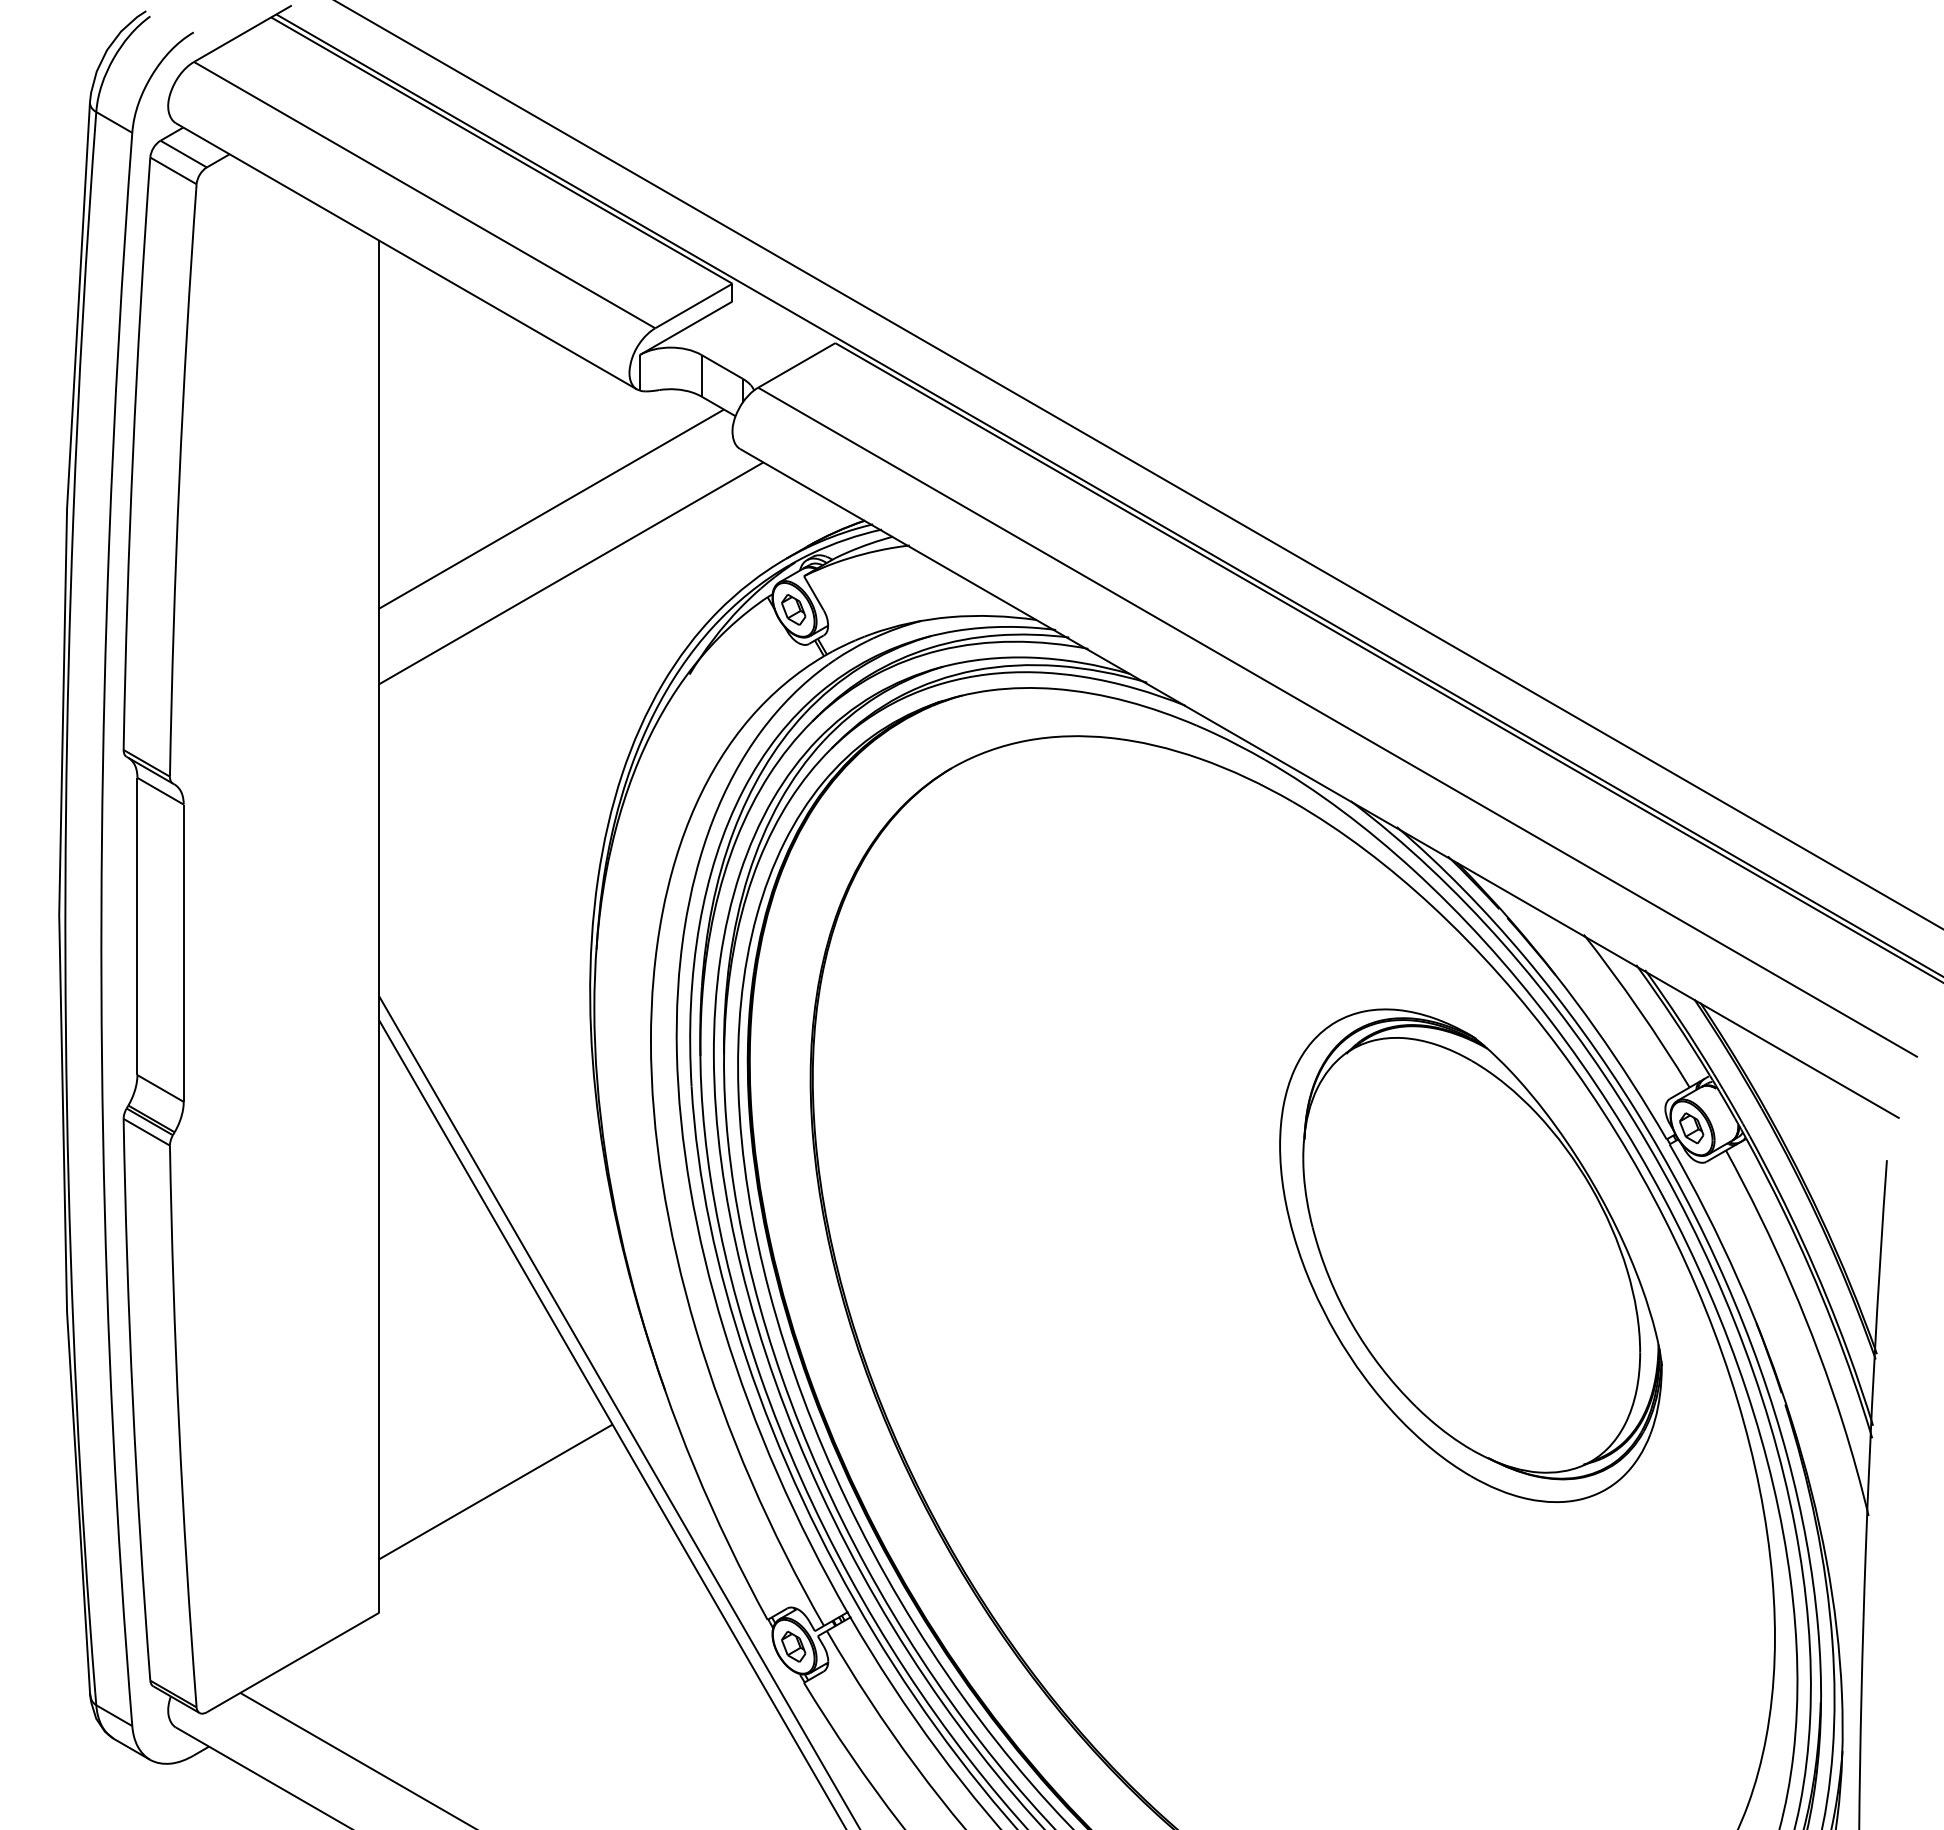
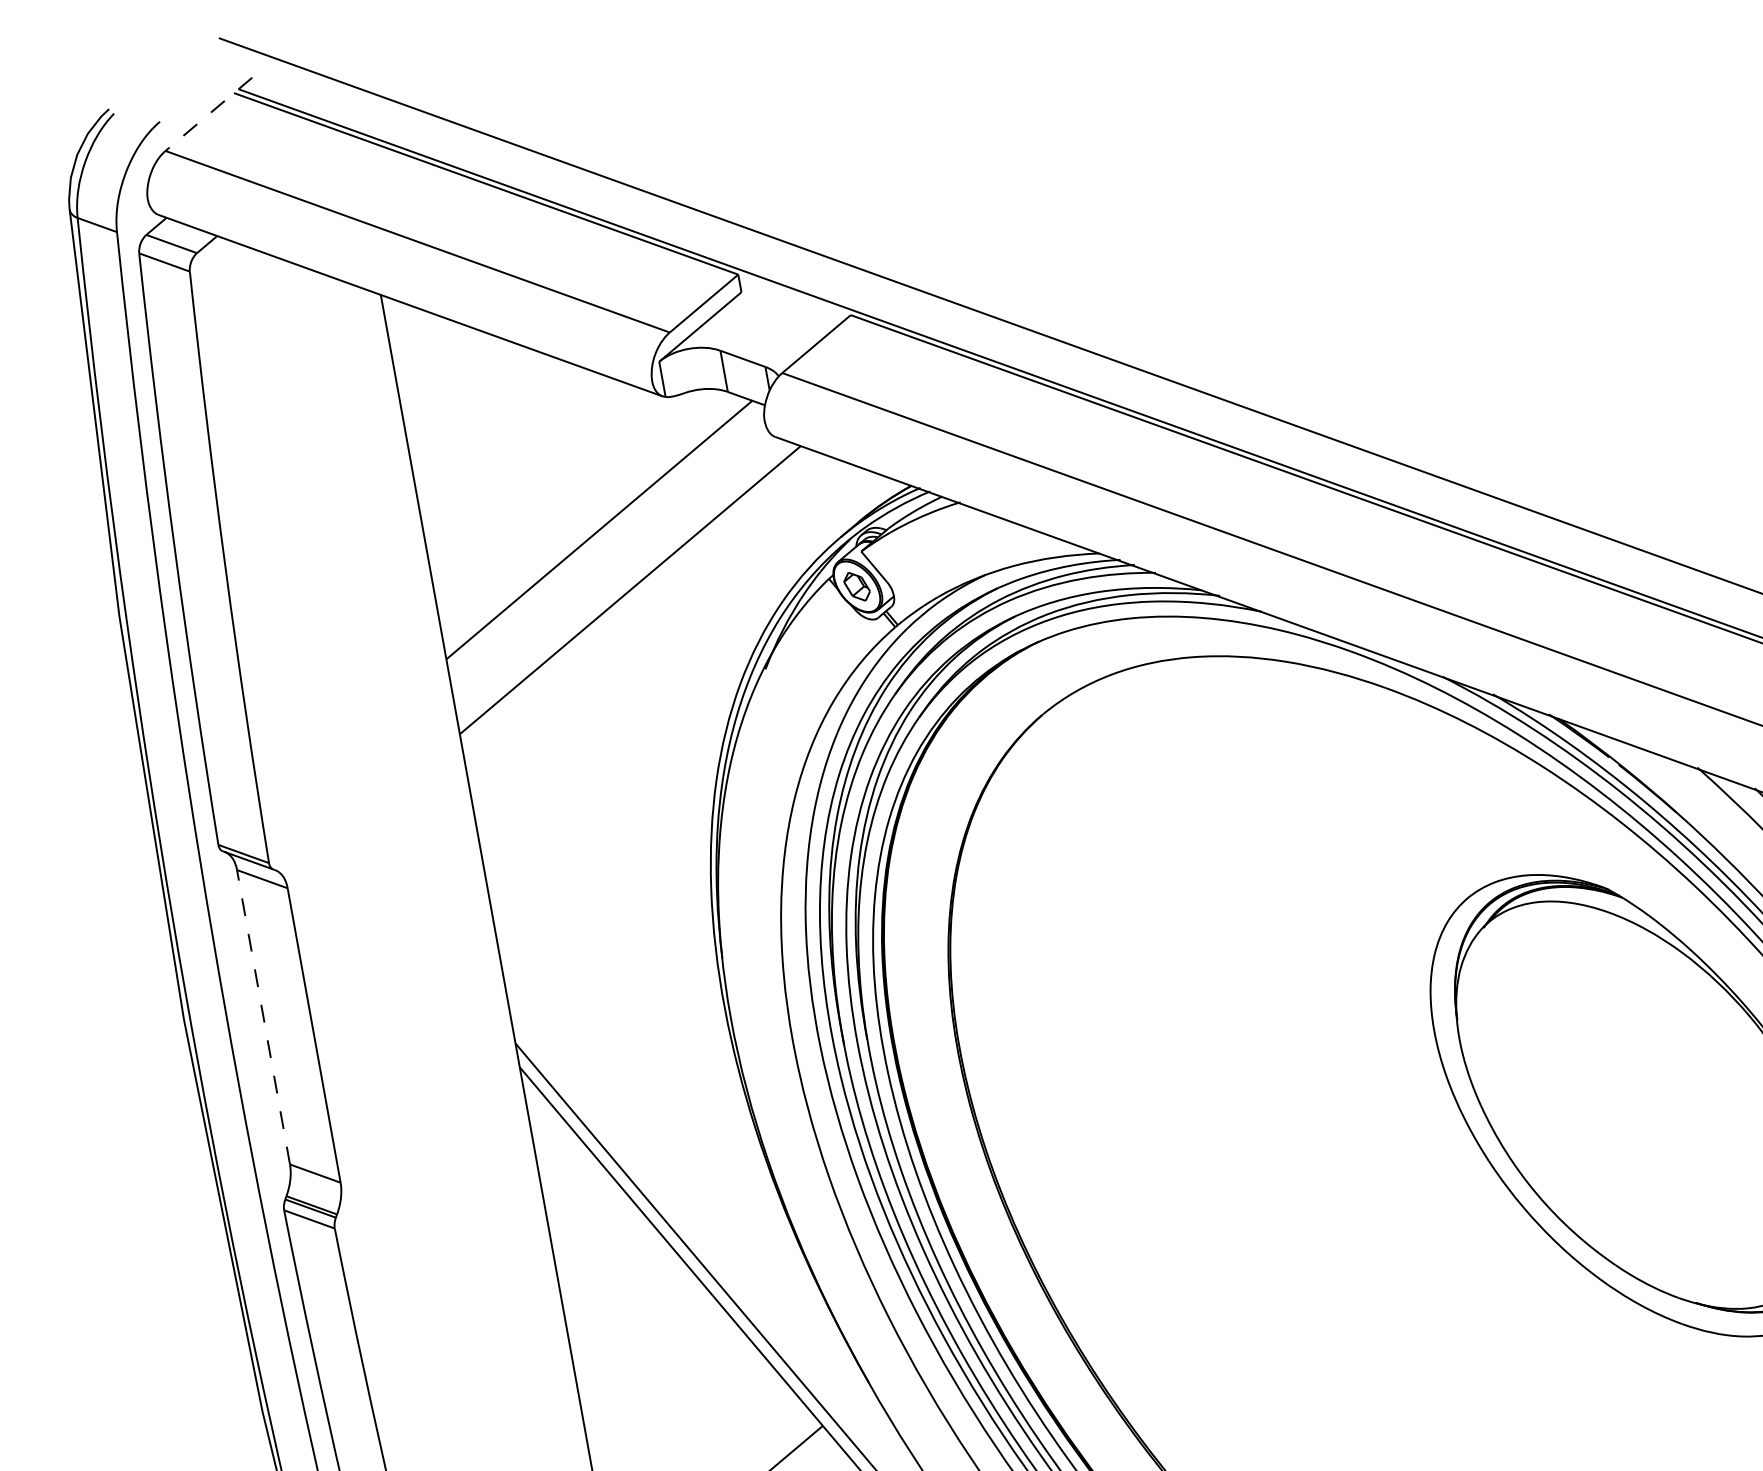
line: (242, 34) -> (208, 115), solid -> dashed
line: (137, 926) -> (263, 1017), solid -> dashed

